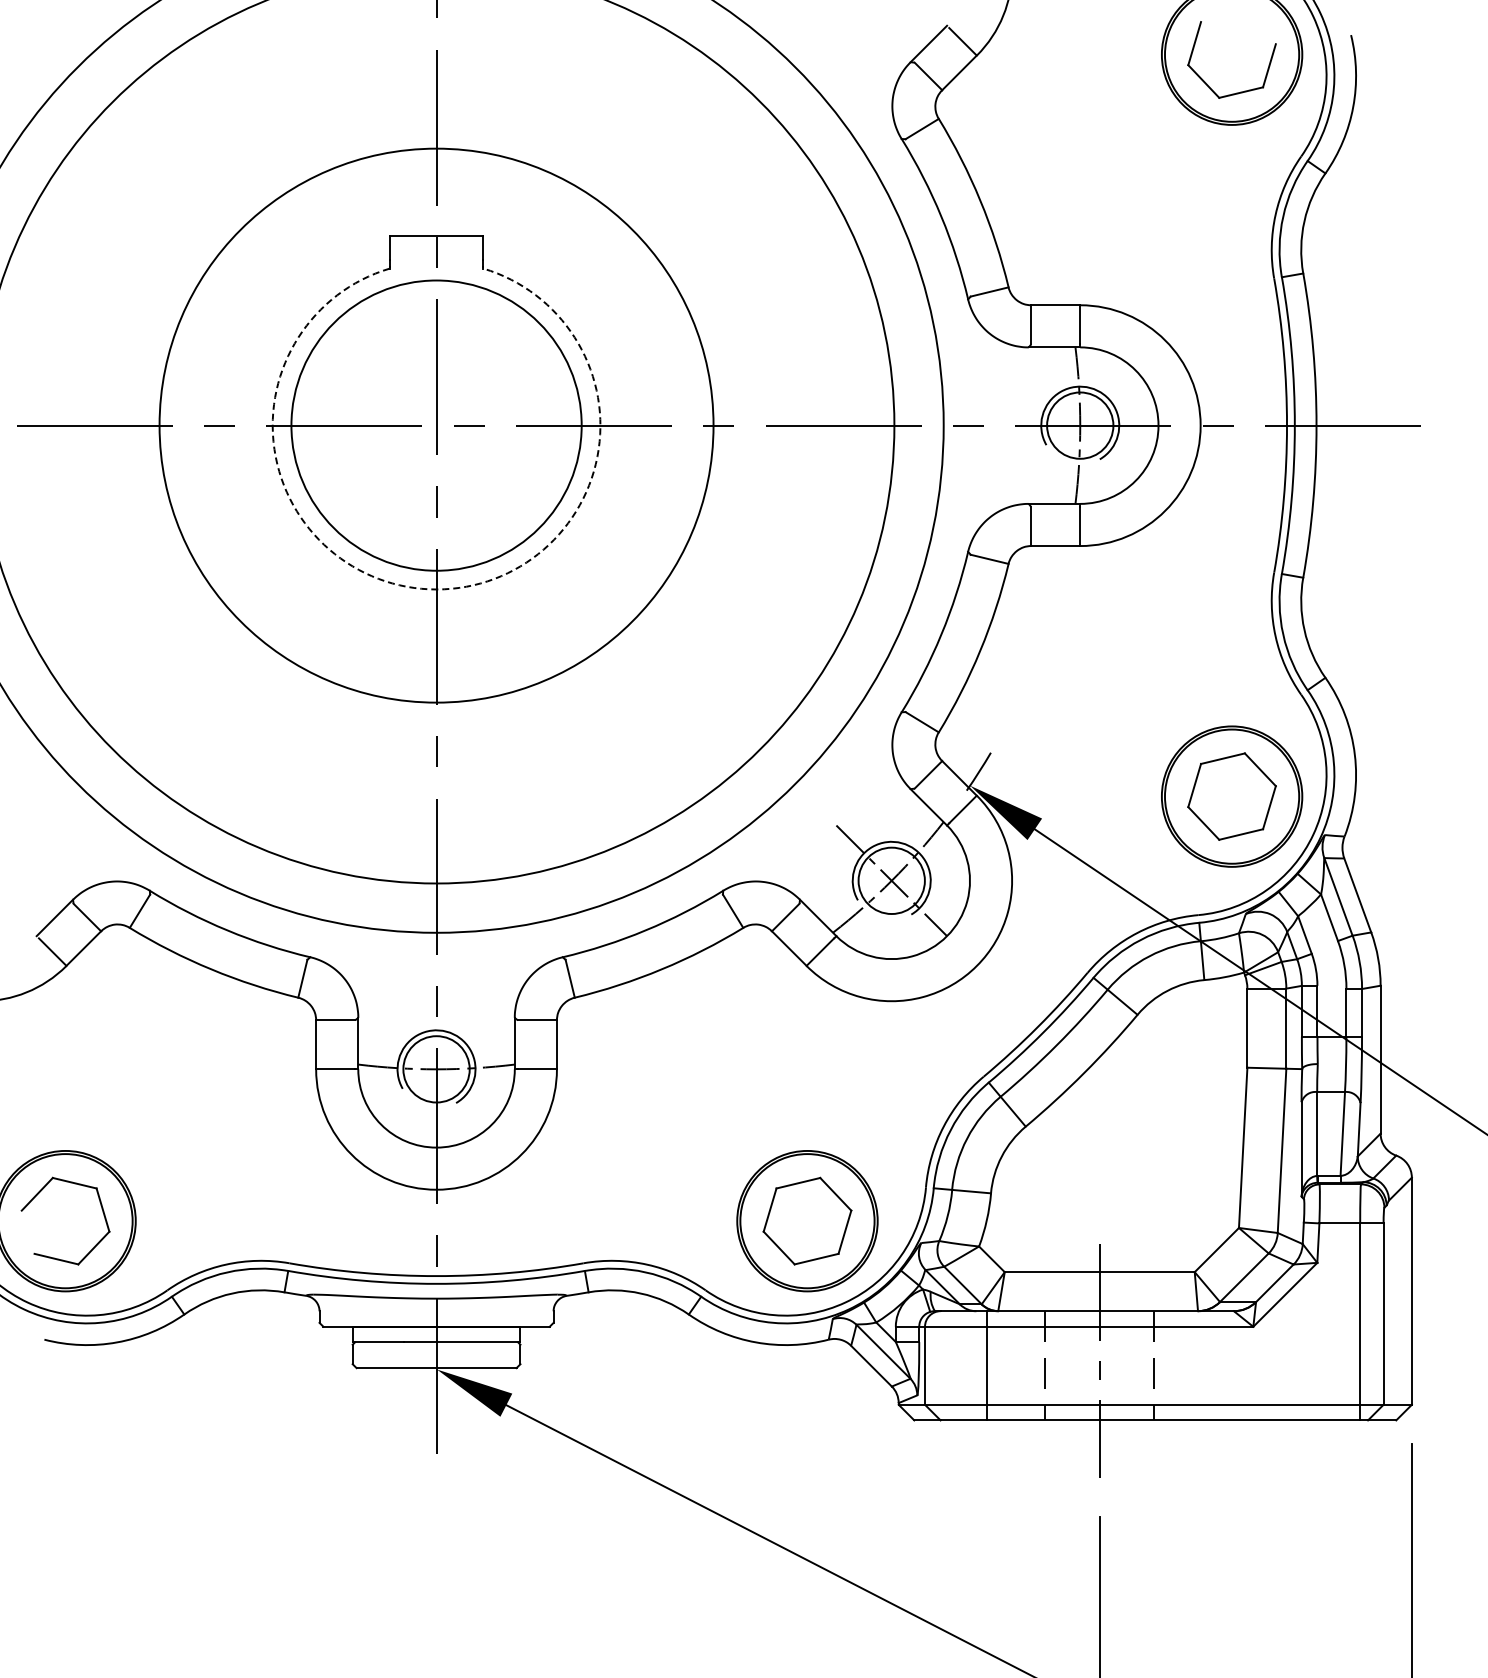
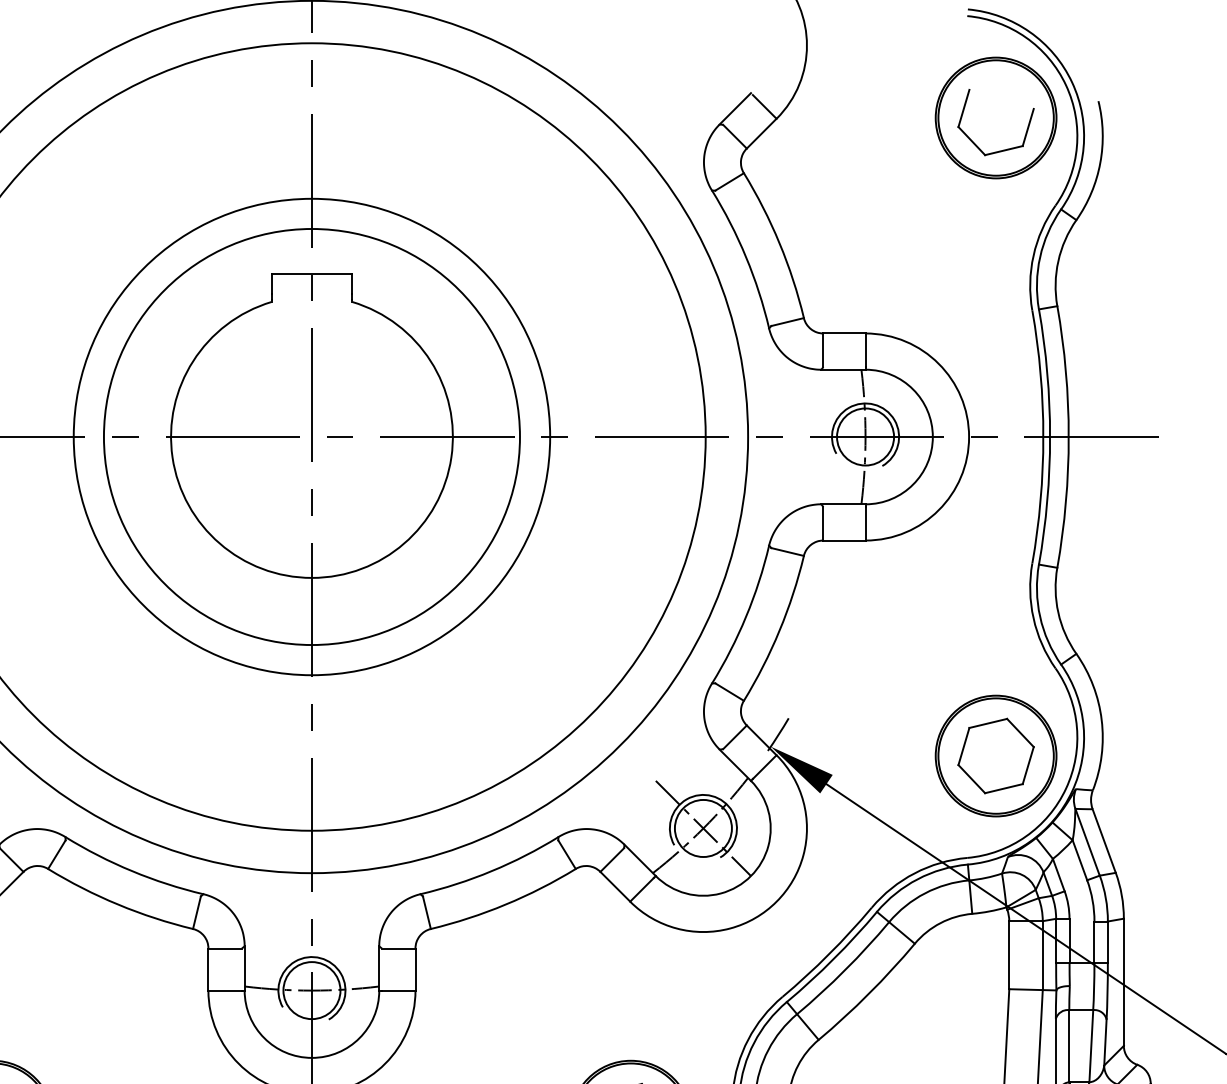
circle: (436, 425) -> (311, 436), size x1.67
arc: (436, 589) -> (311, 577), dashed -> solid

